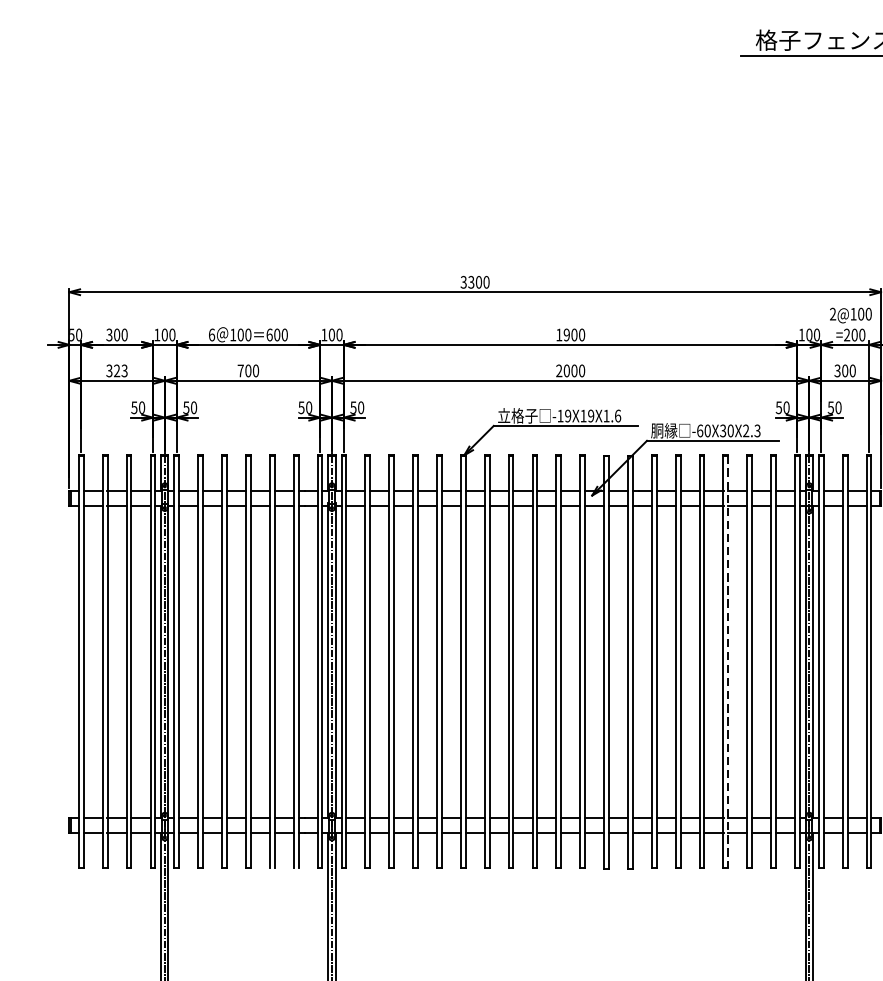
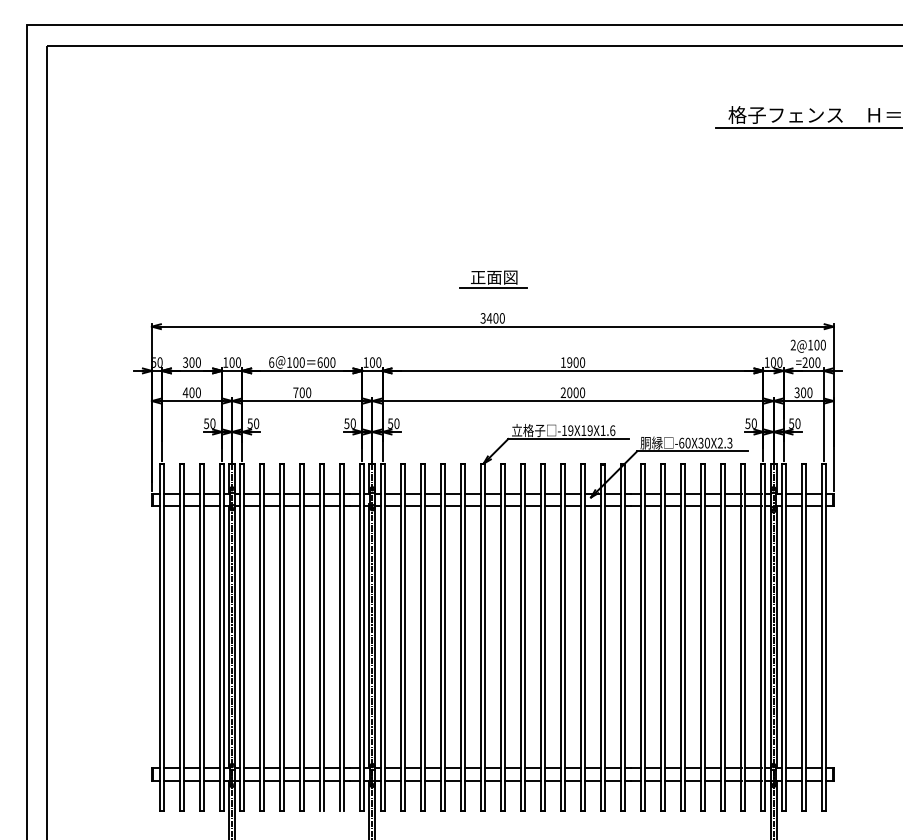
part: (476, 236) -> (493, 279), added
text: (471, 282) -> (489, 318), 3300 -> 3400
text: (116, 370) -> (191, 392), 323 -> 400
line: (728, 662) -> (705, 637), dashed -> solid

